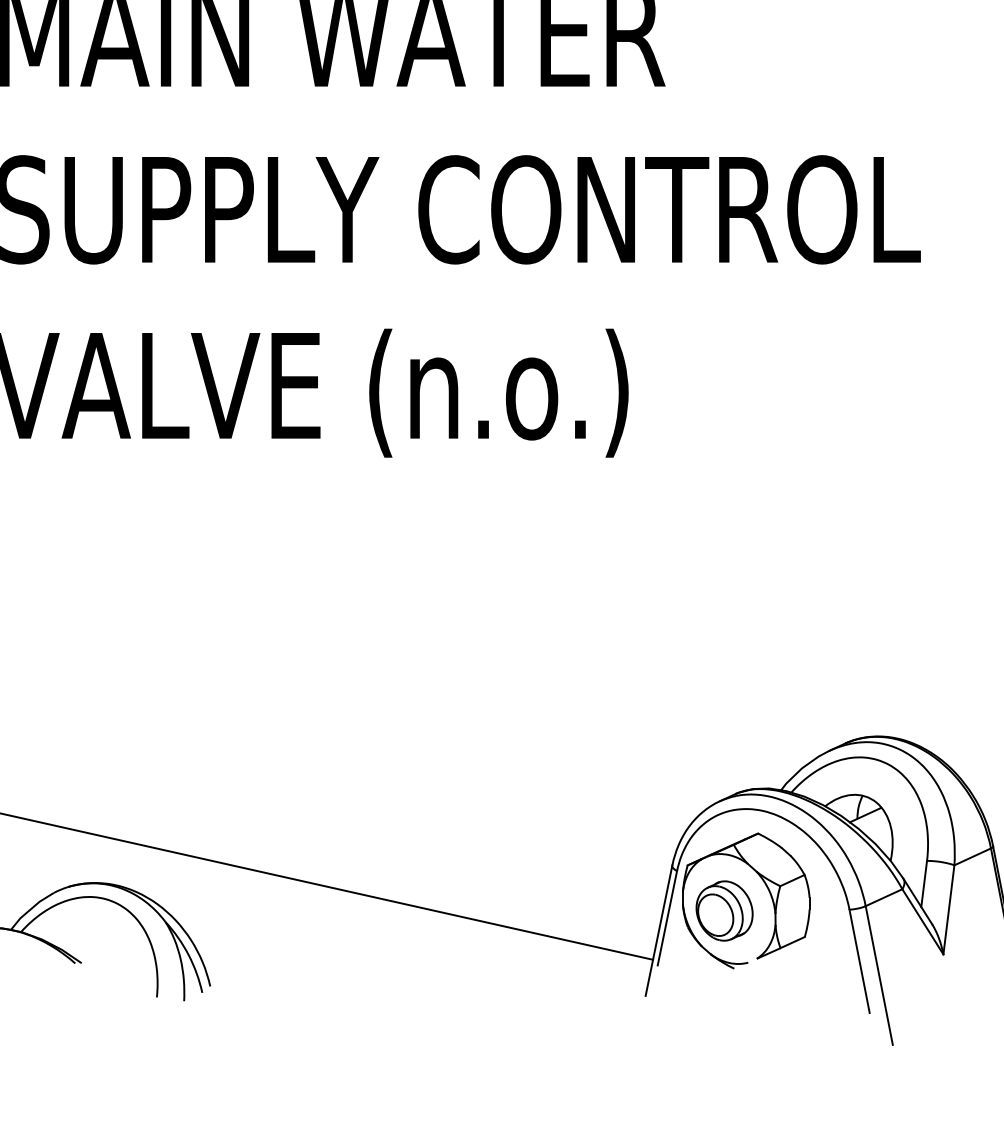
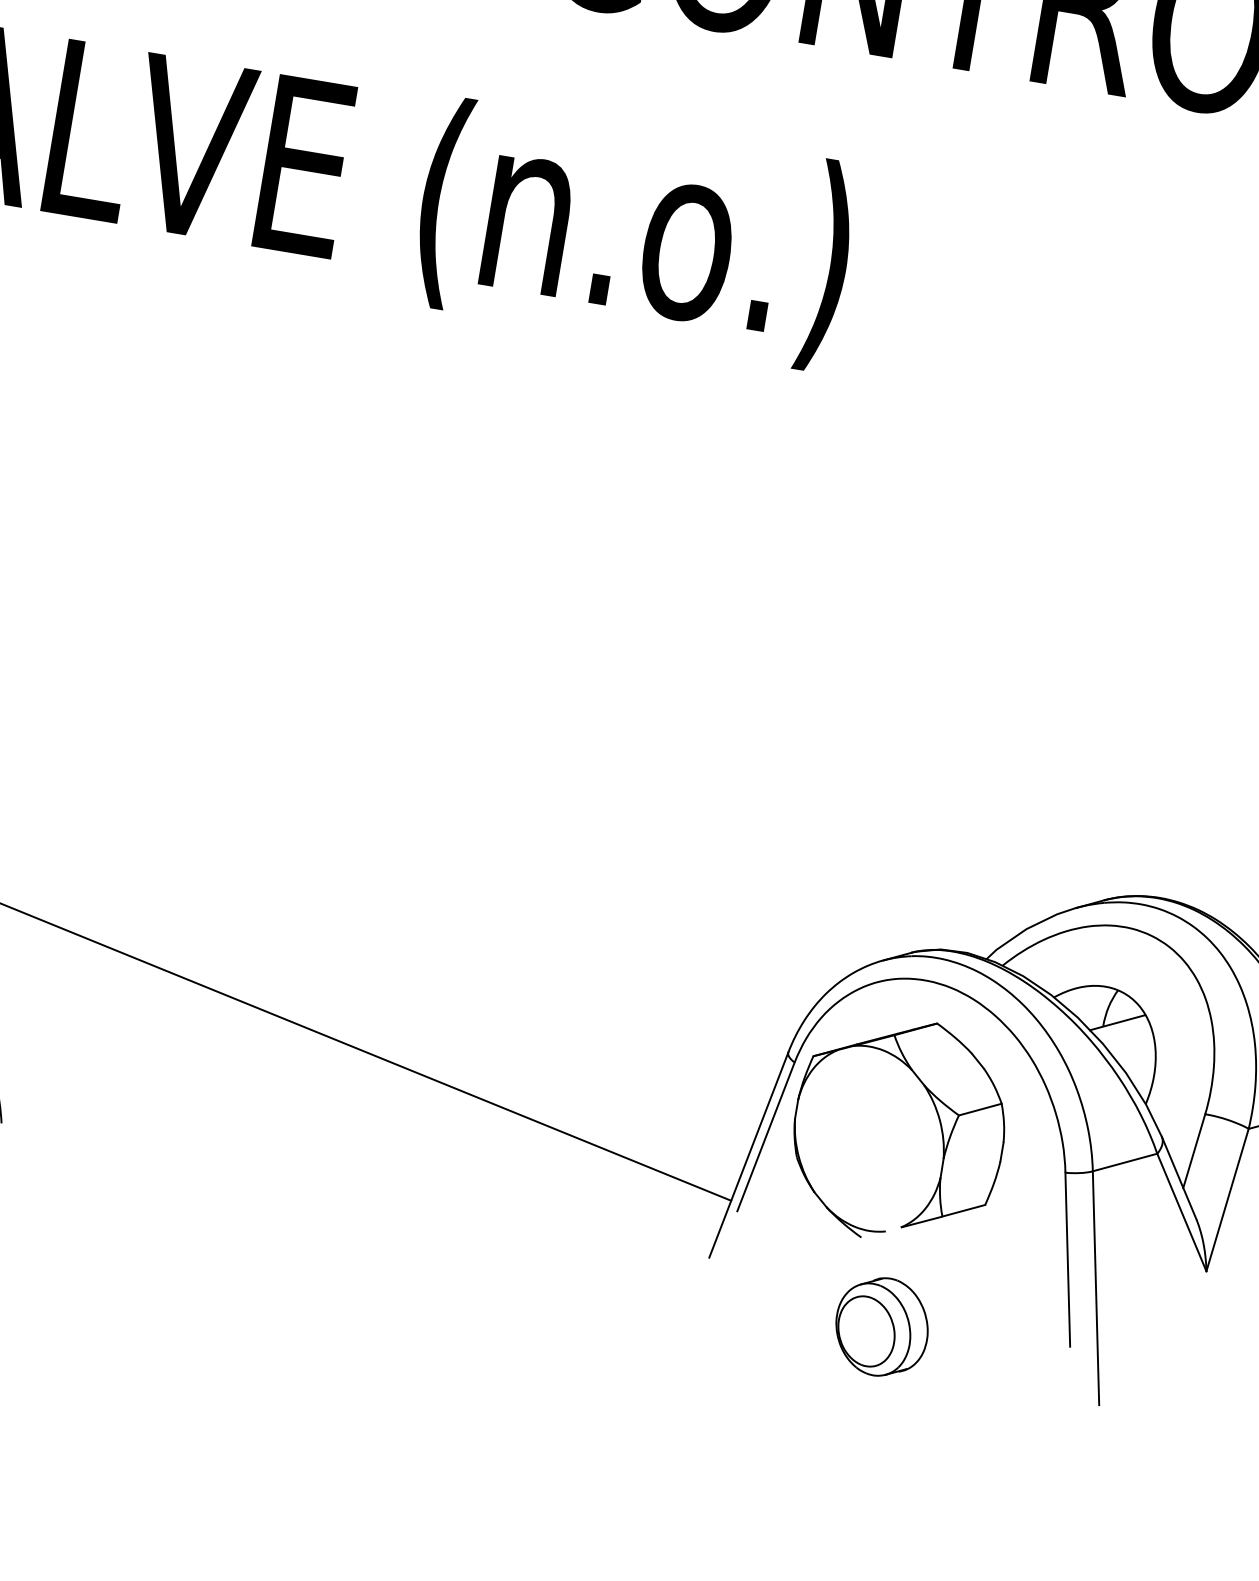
part: (724, 910) -> (882, 1326), moved

